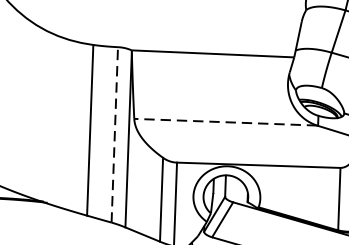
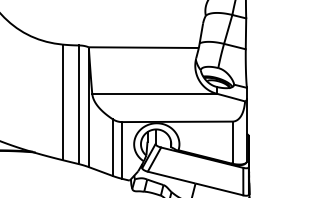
line: (226, 122) -> (154, 93), dashed -> solid
line: (114, 134) -> (79, 104), dashed -> solid

